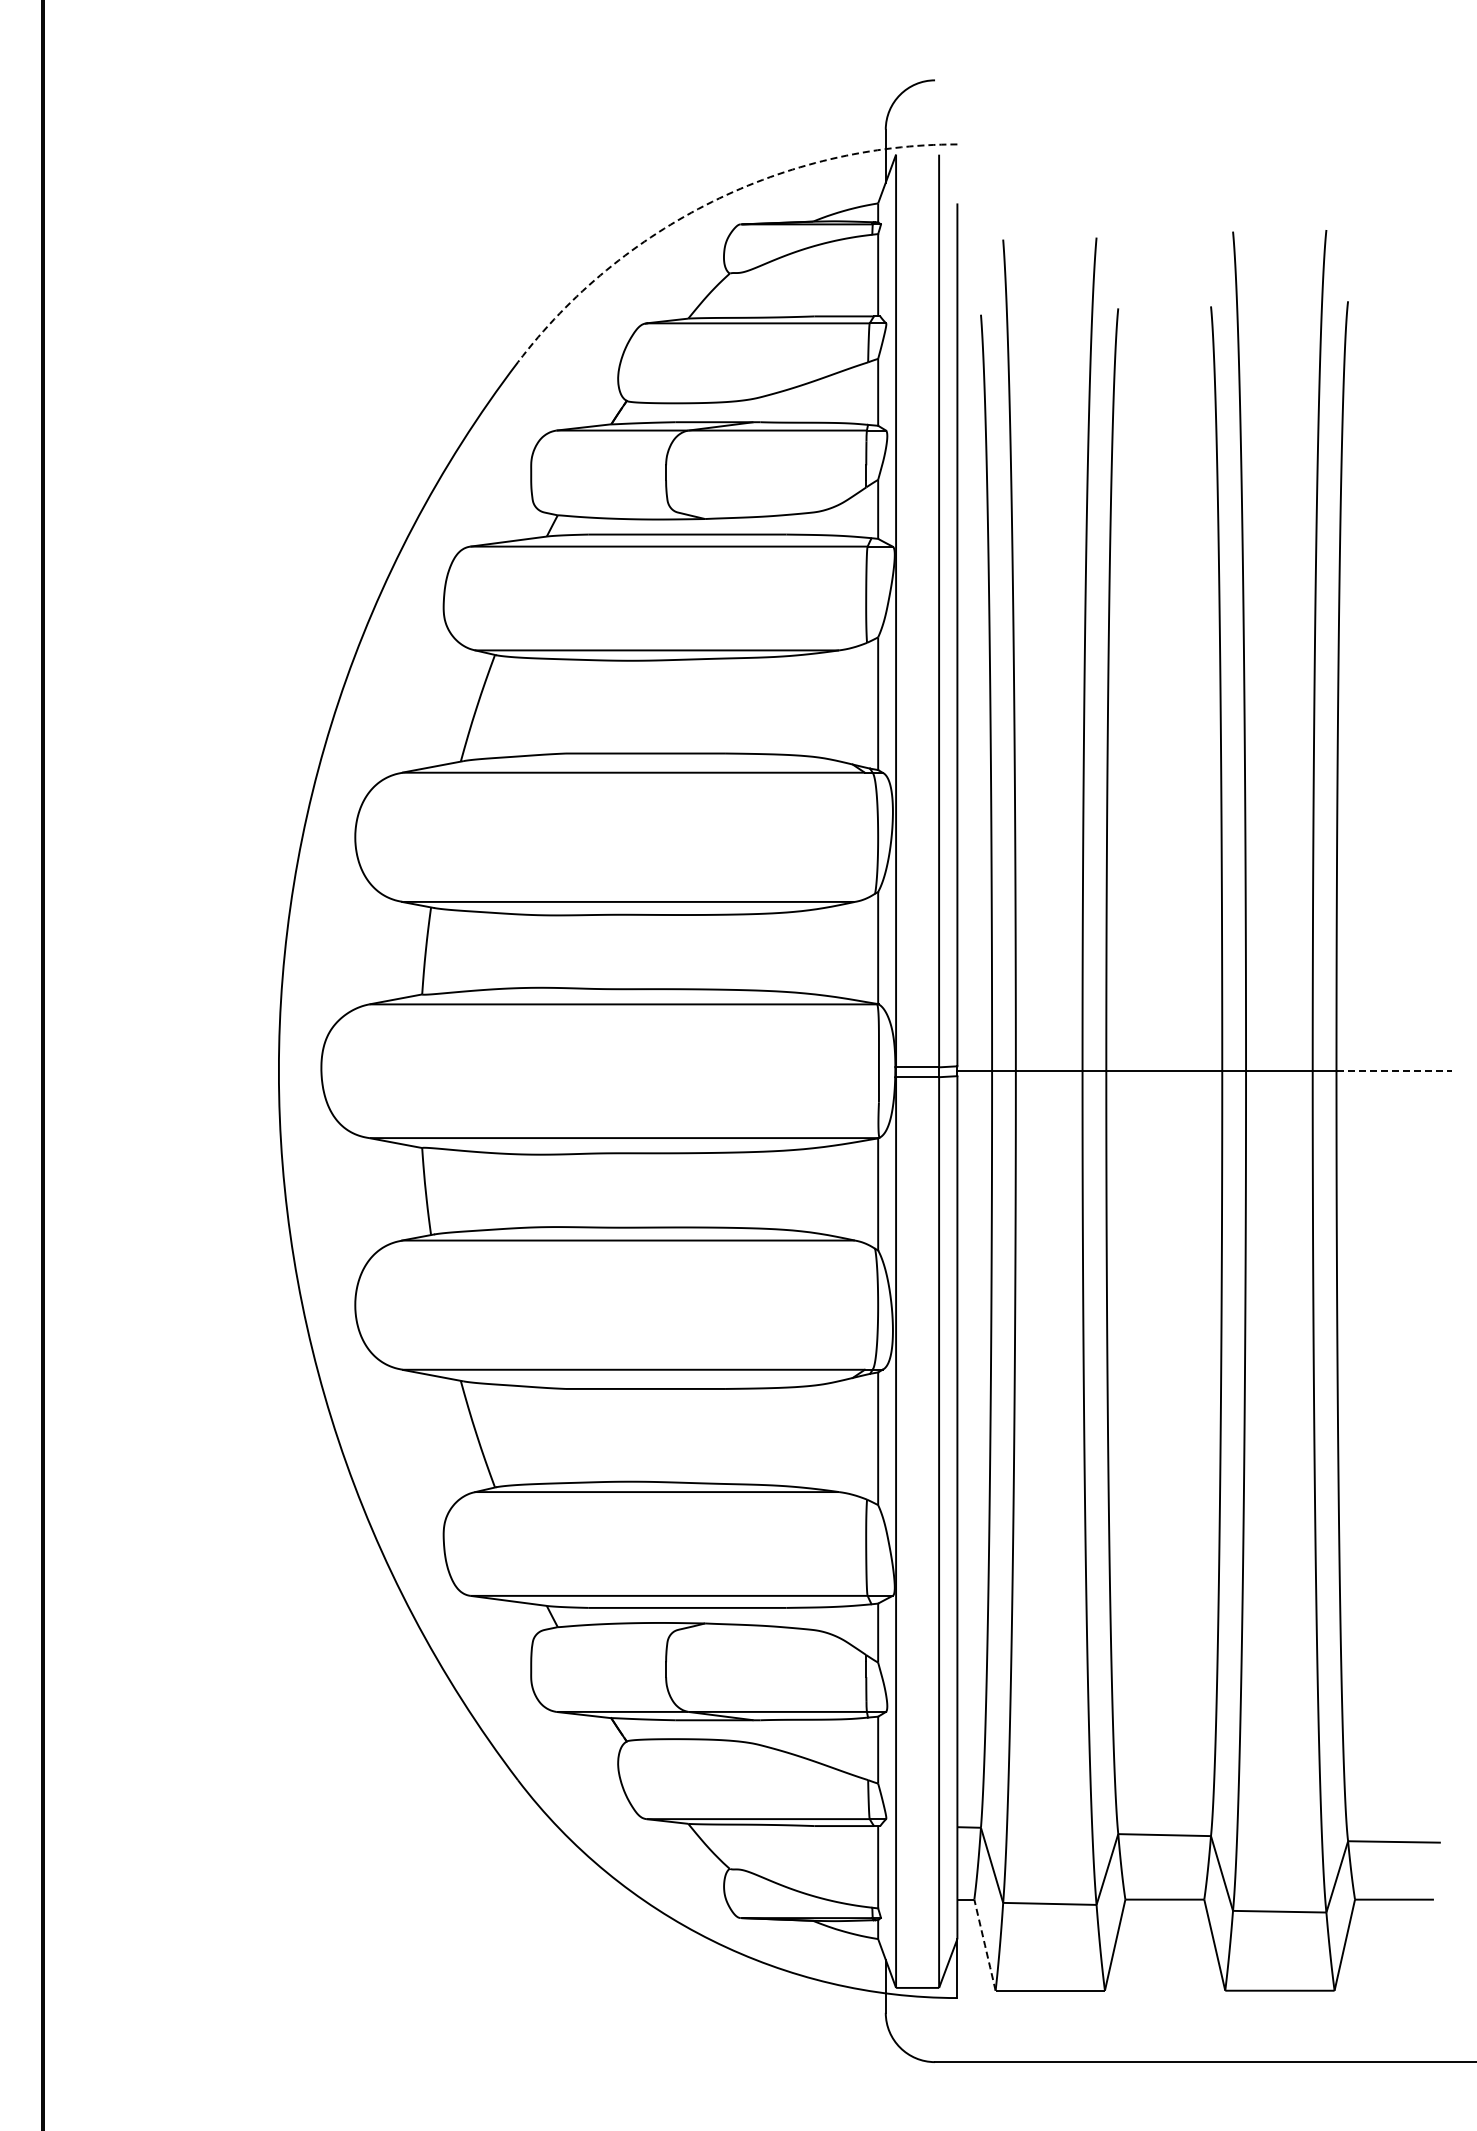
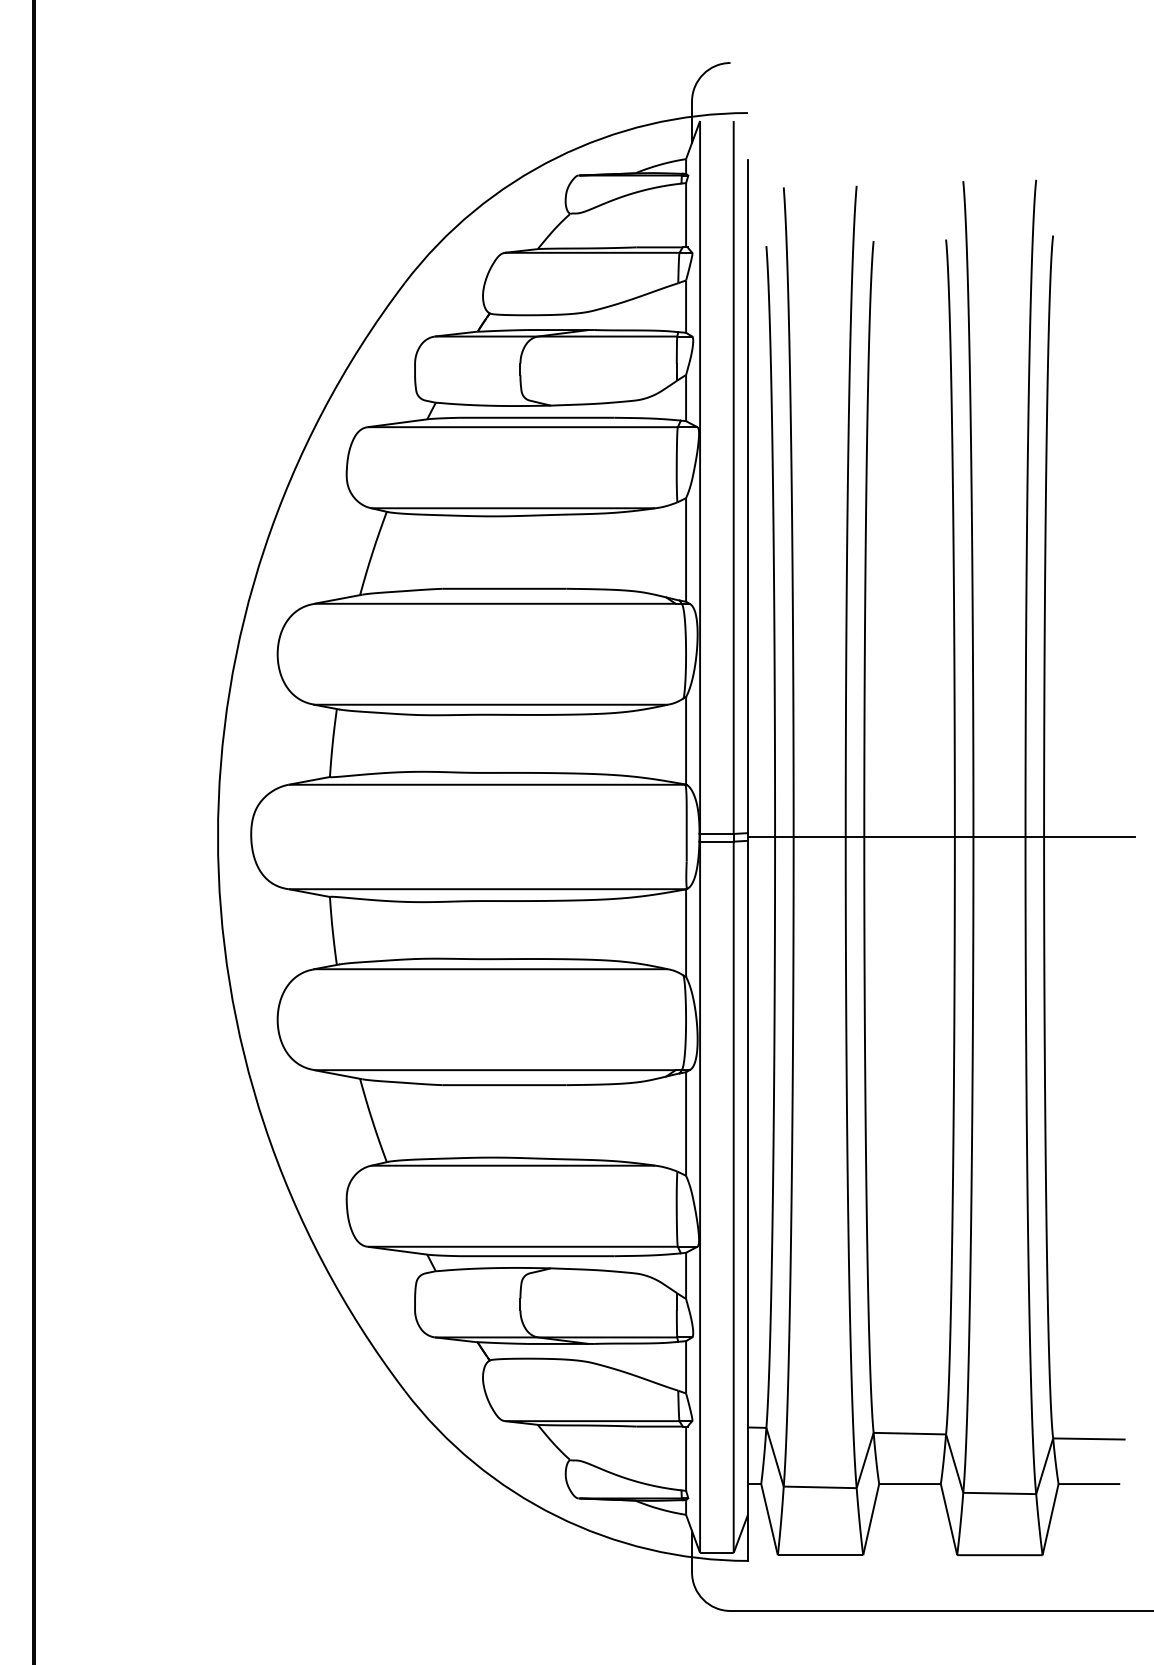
arc: (712, 201) -> (556, 157), dashed -> solid
line: (1394, 1071) -> (1089, 837), dashed -> solid
line: (984, 1945) -> (769, 1519), dashed -> solid

